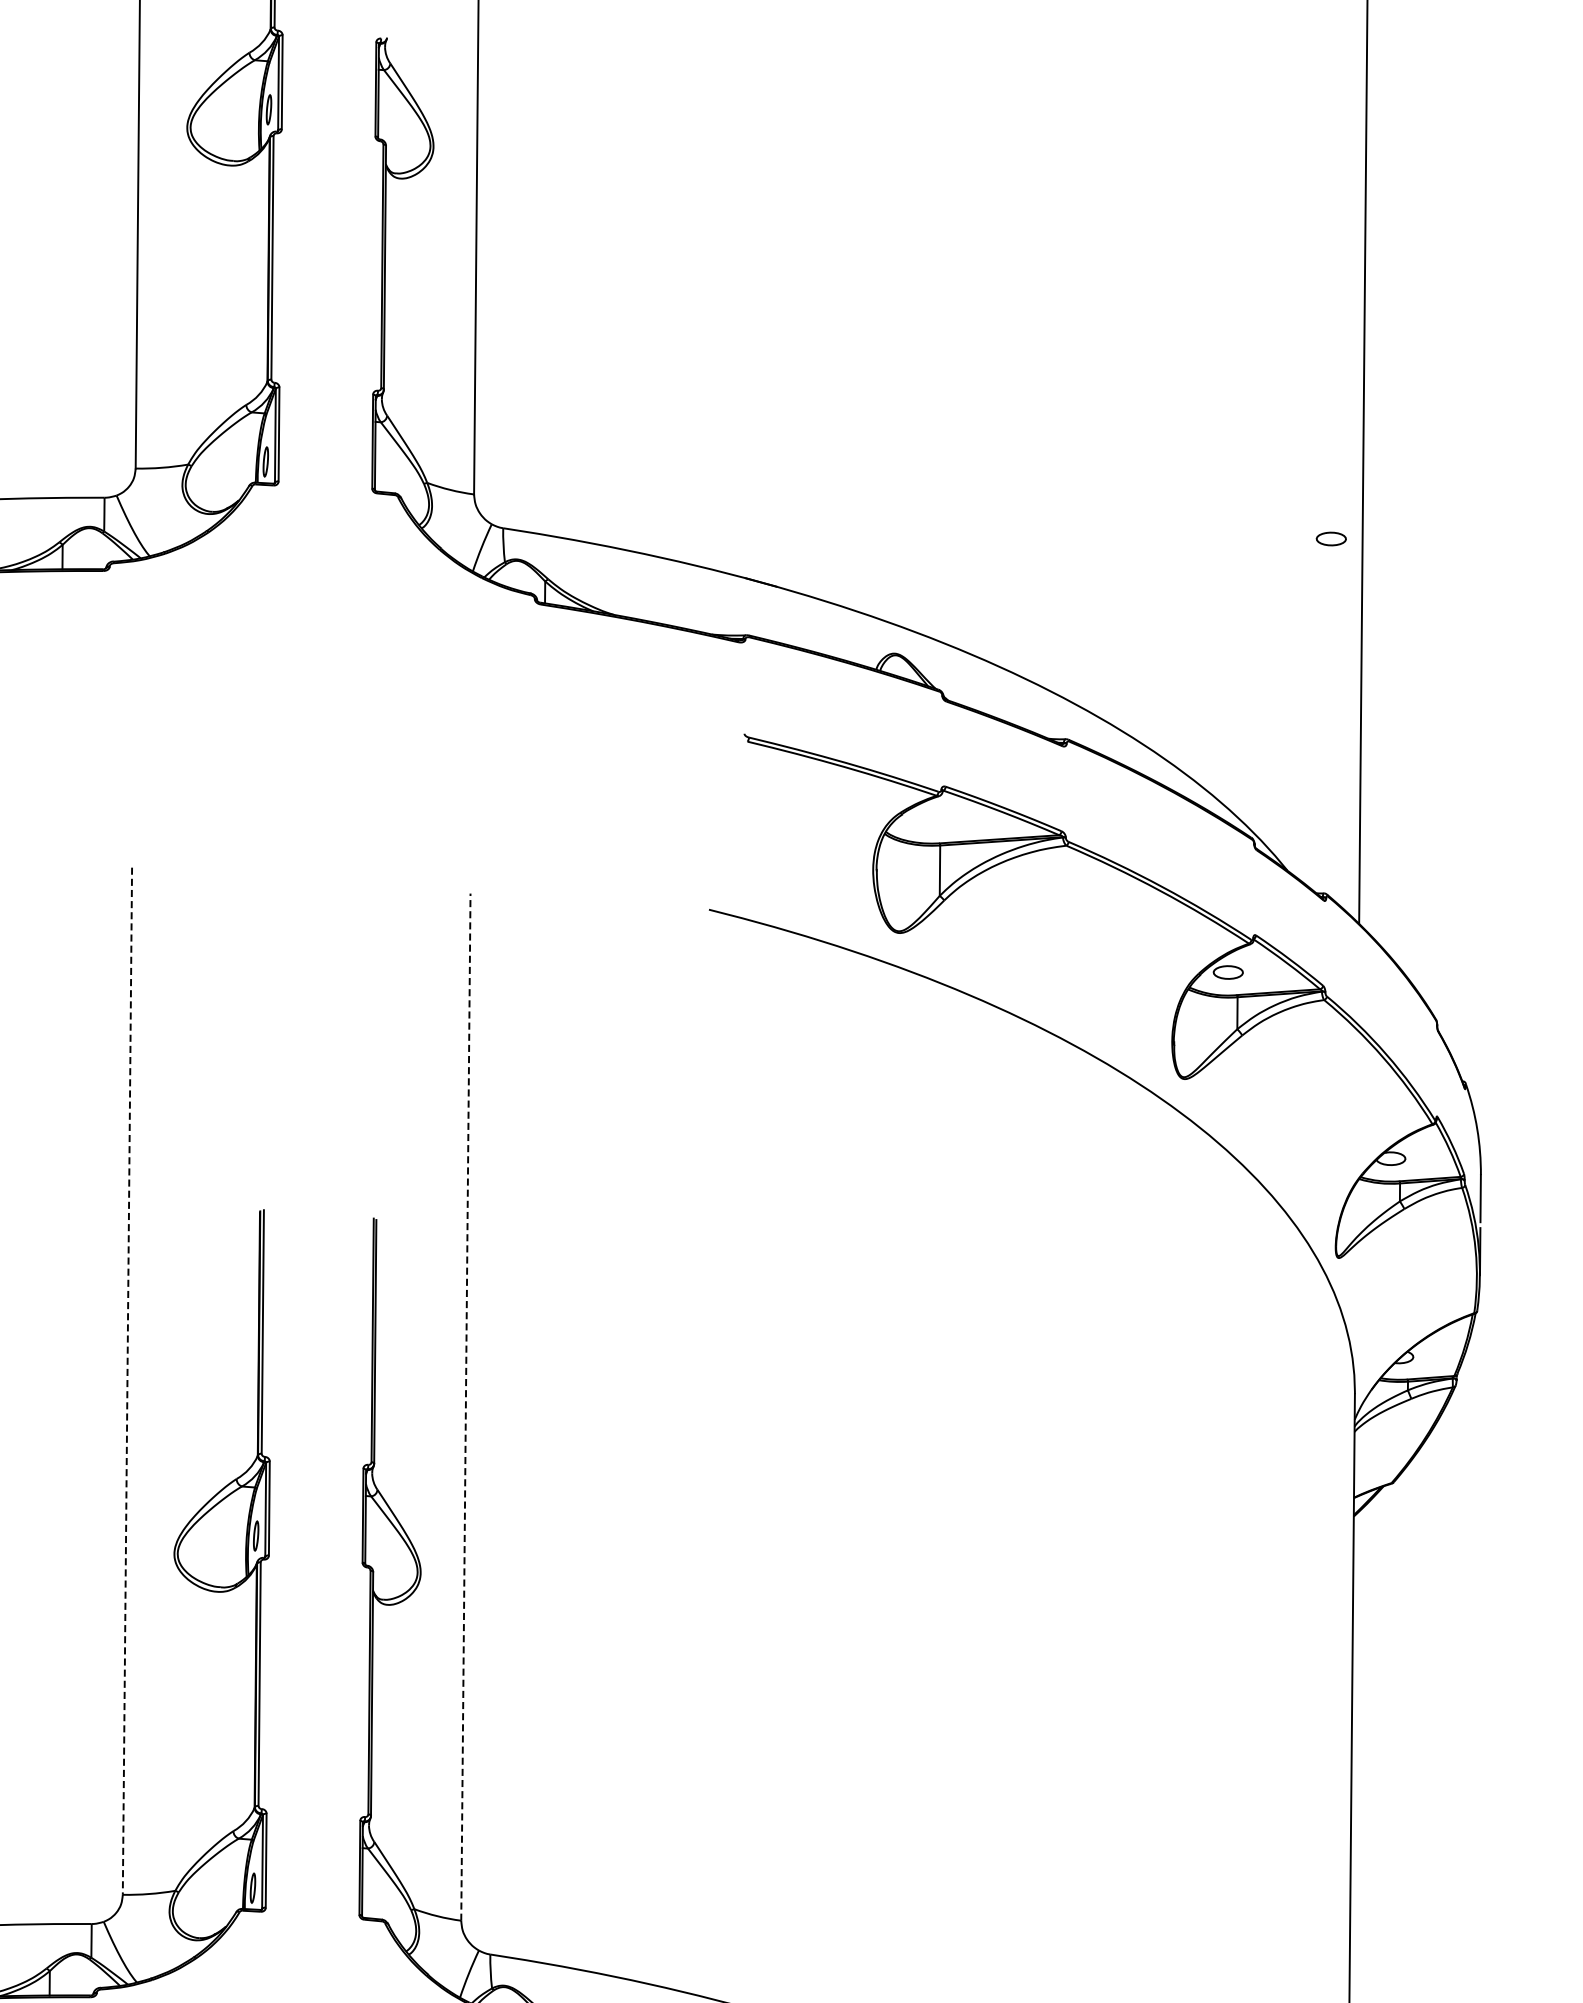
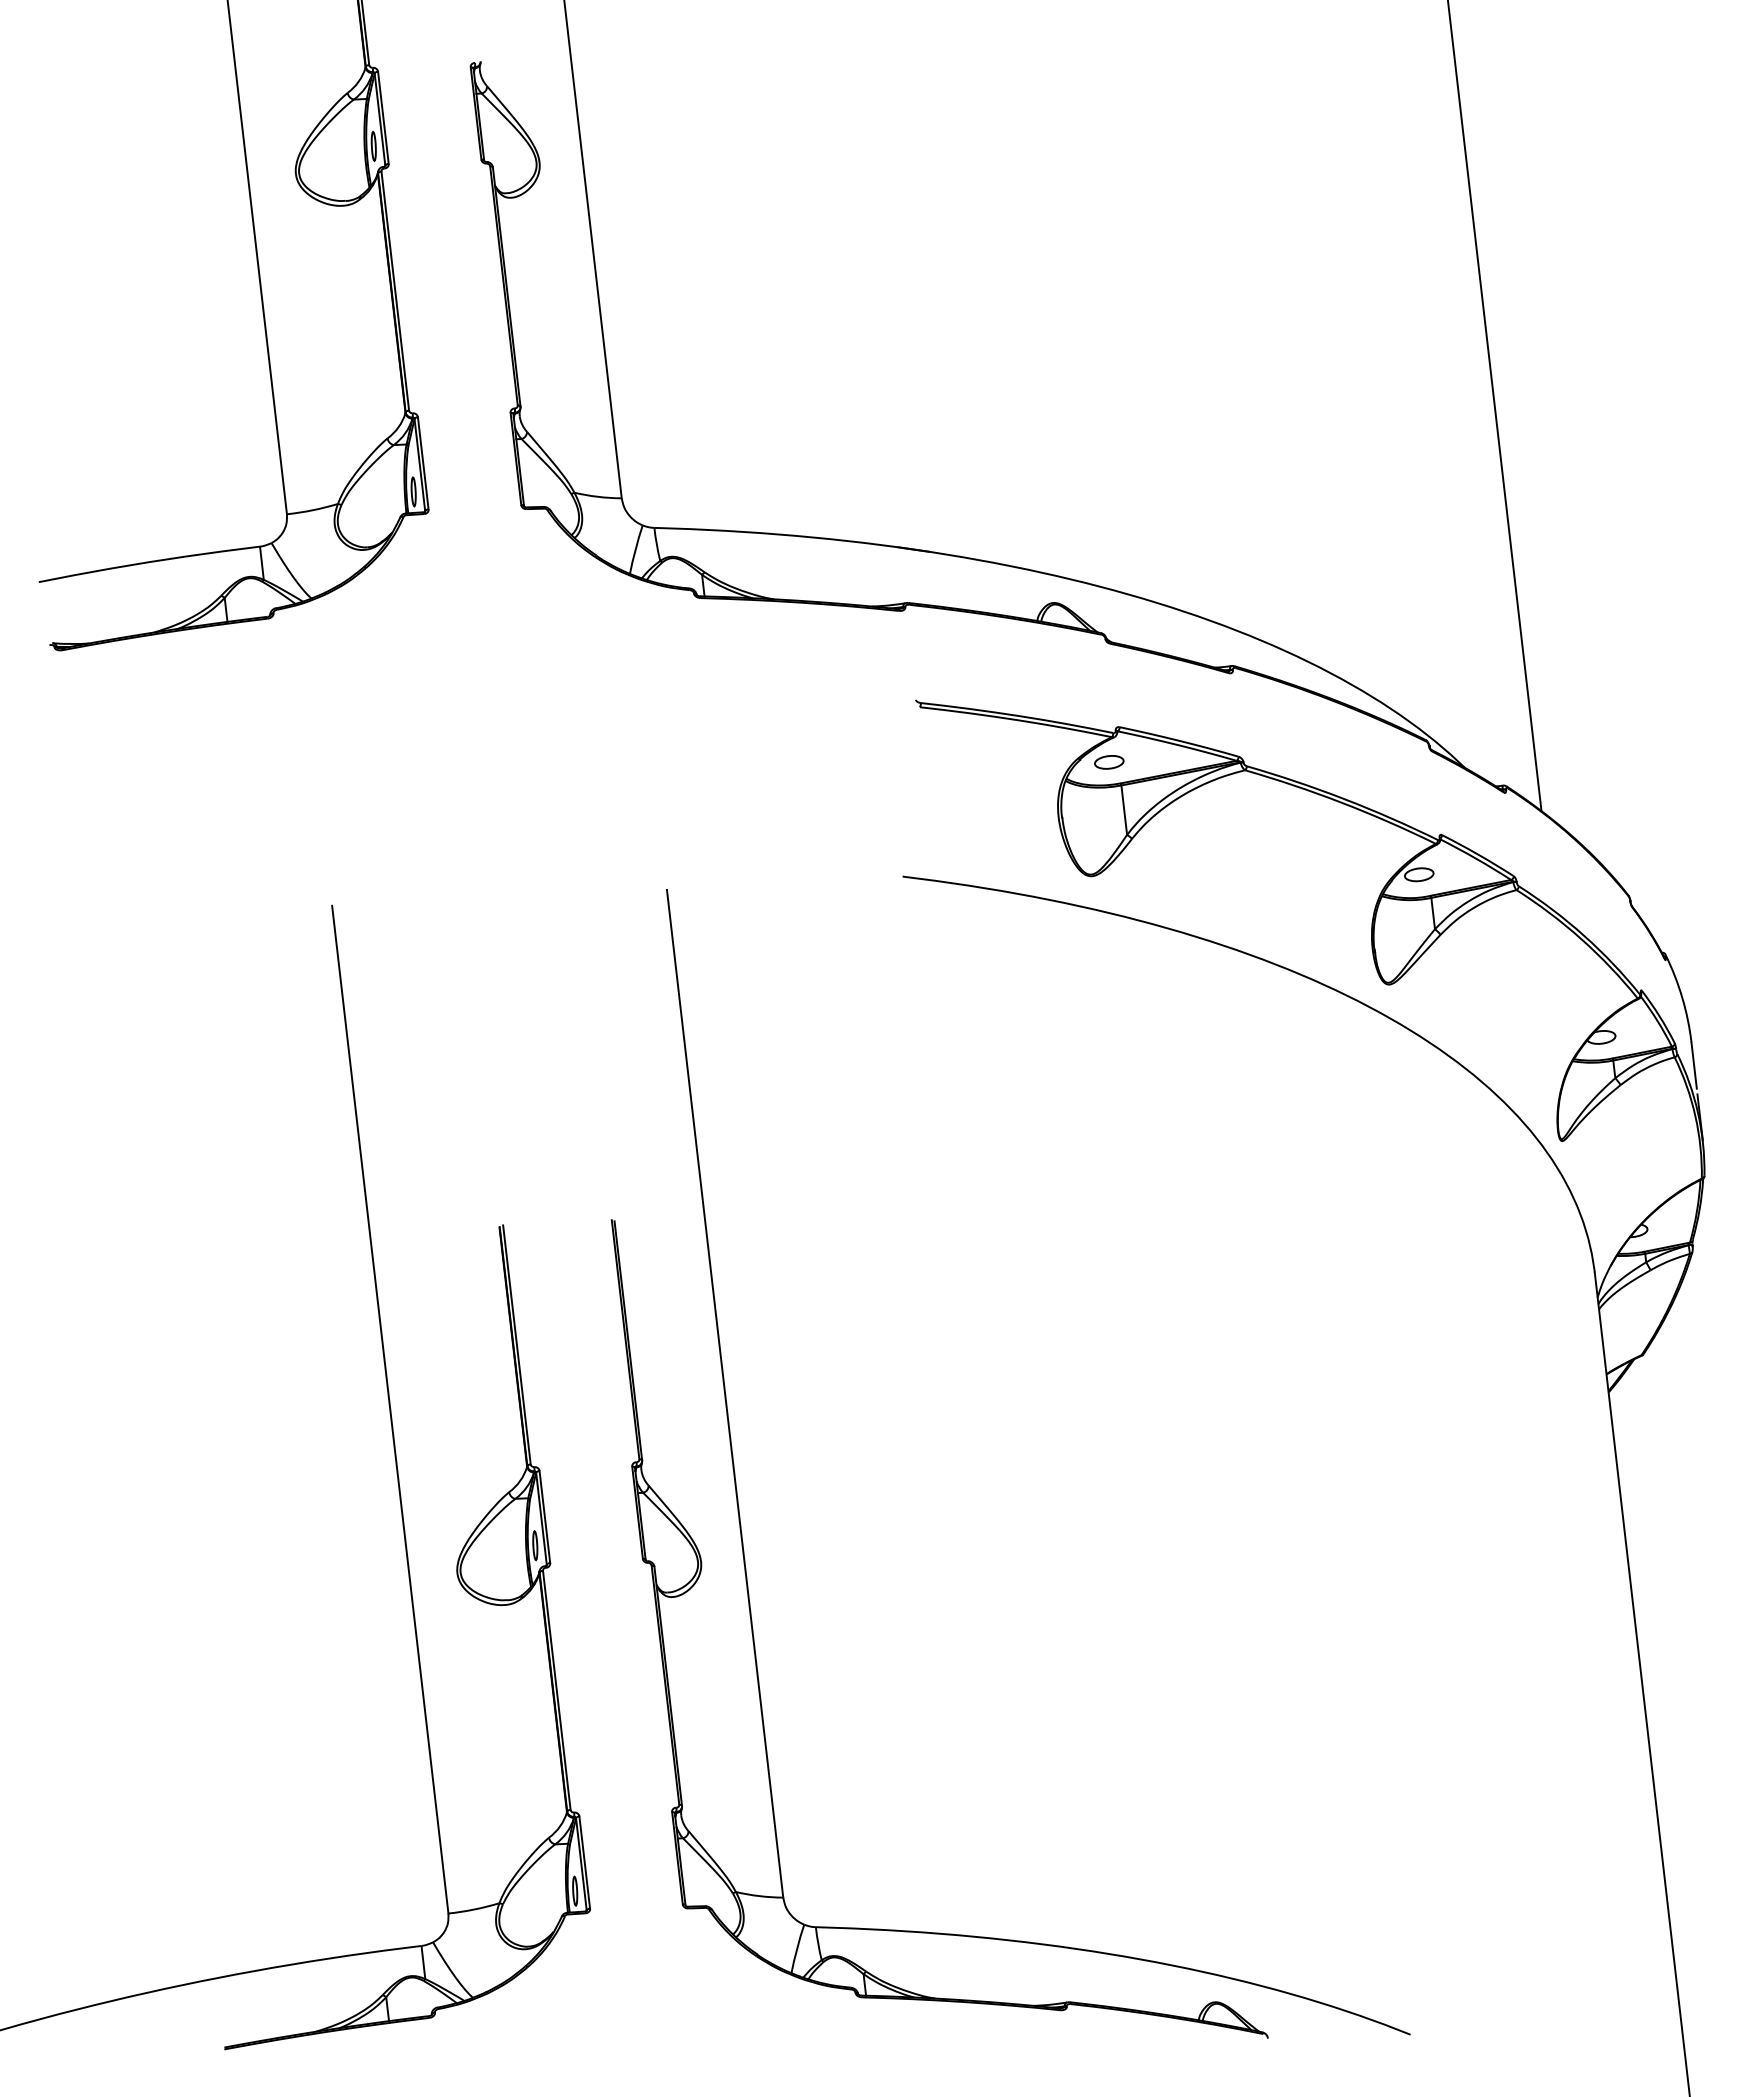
part: (1331, 539) -> (1109, 762), moved
line: (127, 1382) -> (390, 1410), dashed -> solid
line: (466, 1406) -> (725, 1393), dashed -> solid

